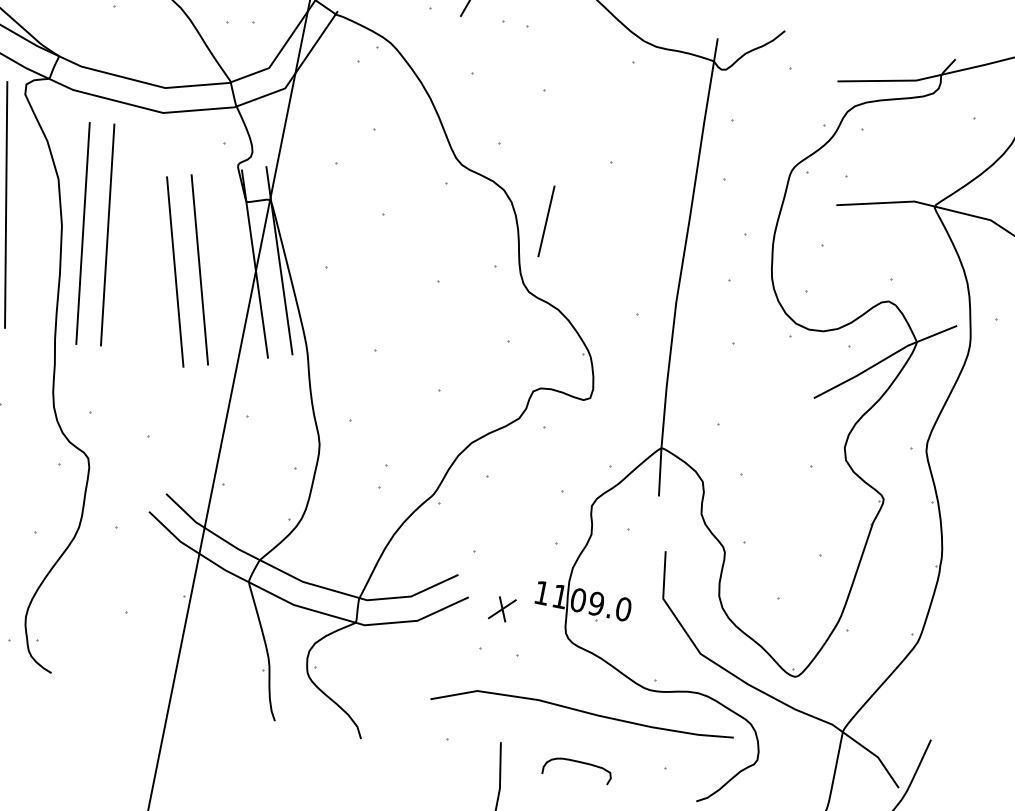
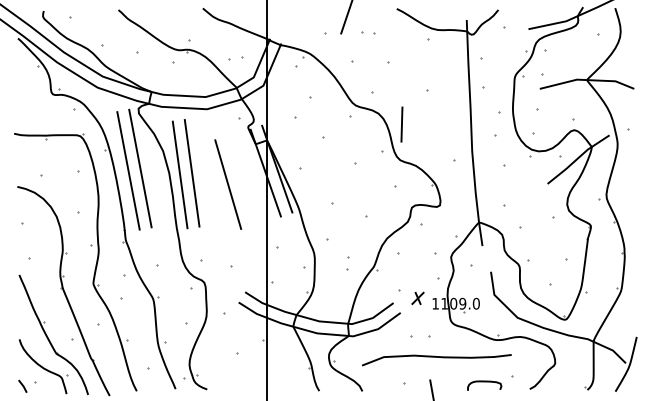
line: (199, 270) -> (239, 181), removed
part: (501, 607) -> (417, 297), moved
curve: (582, 712) -> (436, 357), moved
curve: (578, 763) -> (484, 382), moved

